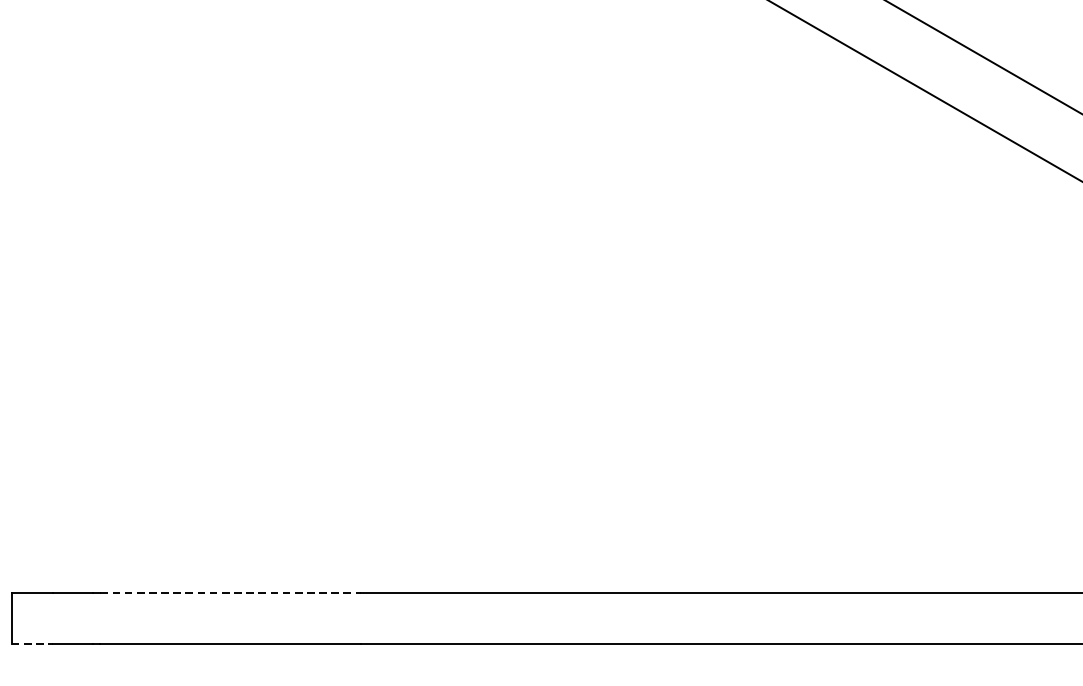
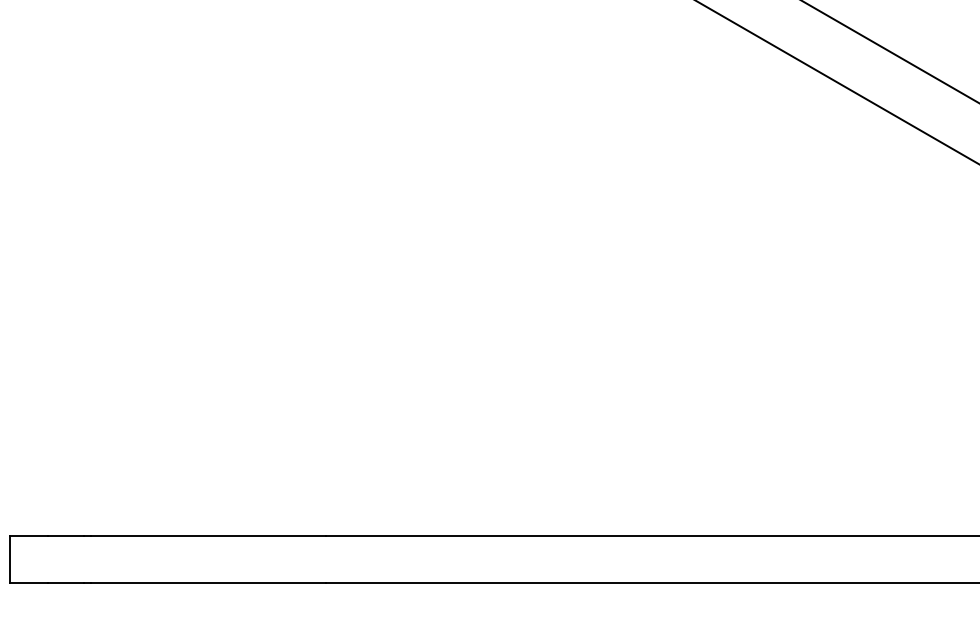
line: (230, 592) -> (208, 536), dashed -> solid
line: (32, 644) -> (29, 583), dashed -> solid

